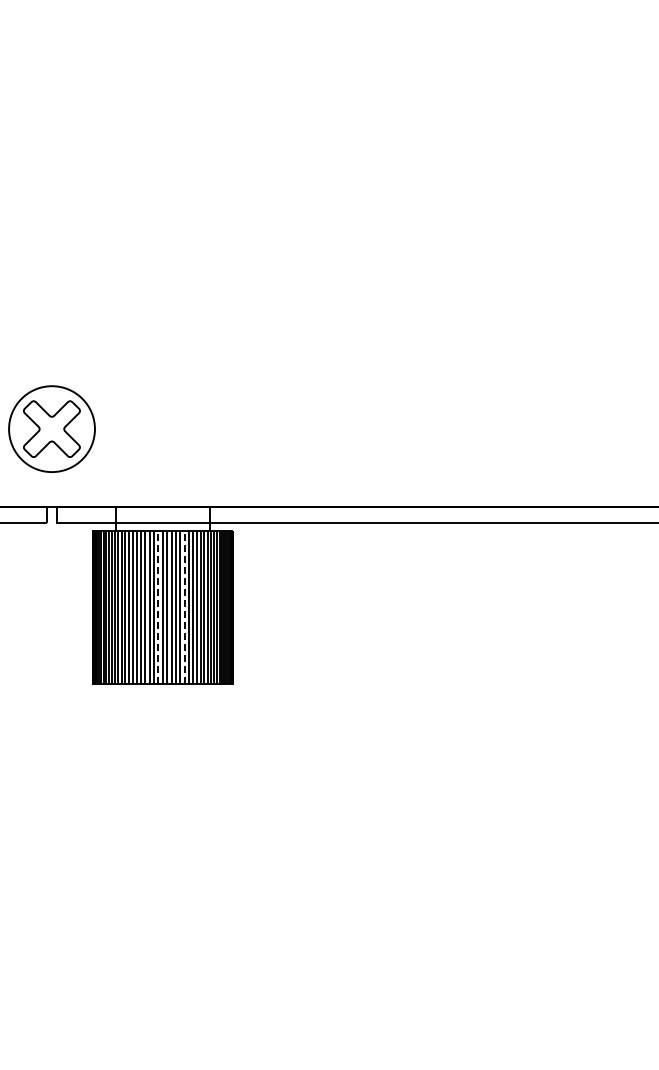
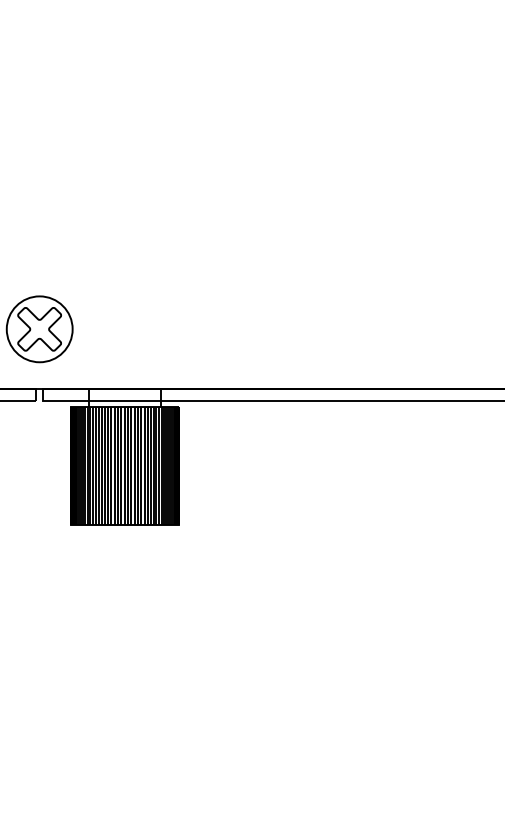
line: (158, 607) -> (121, 466), dashed -> solid
line: (184, 607) -> (141, 466), dashed -> solid

